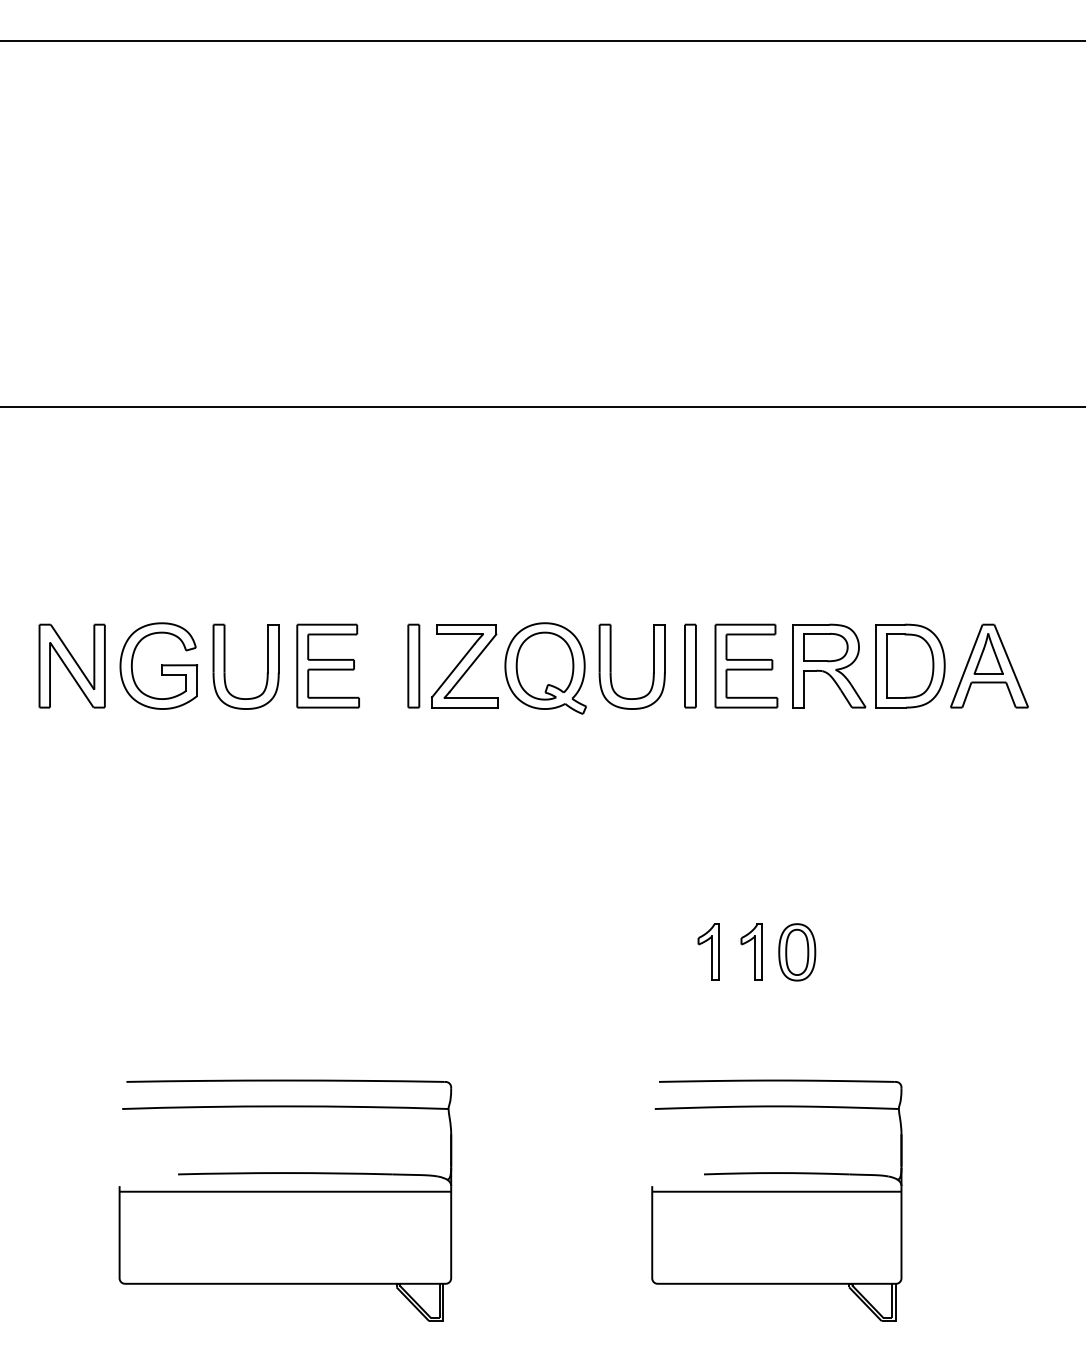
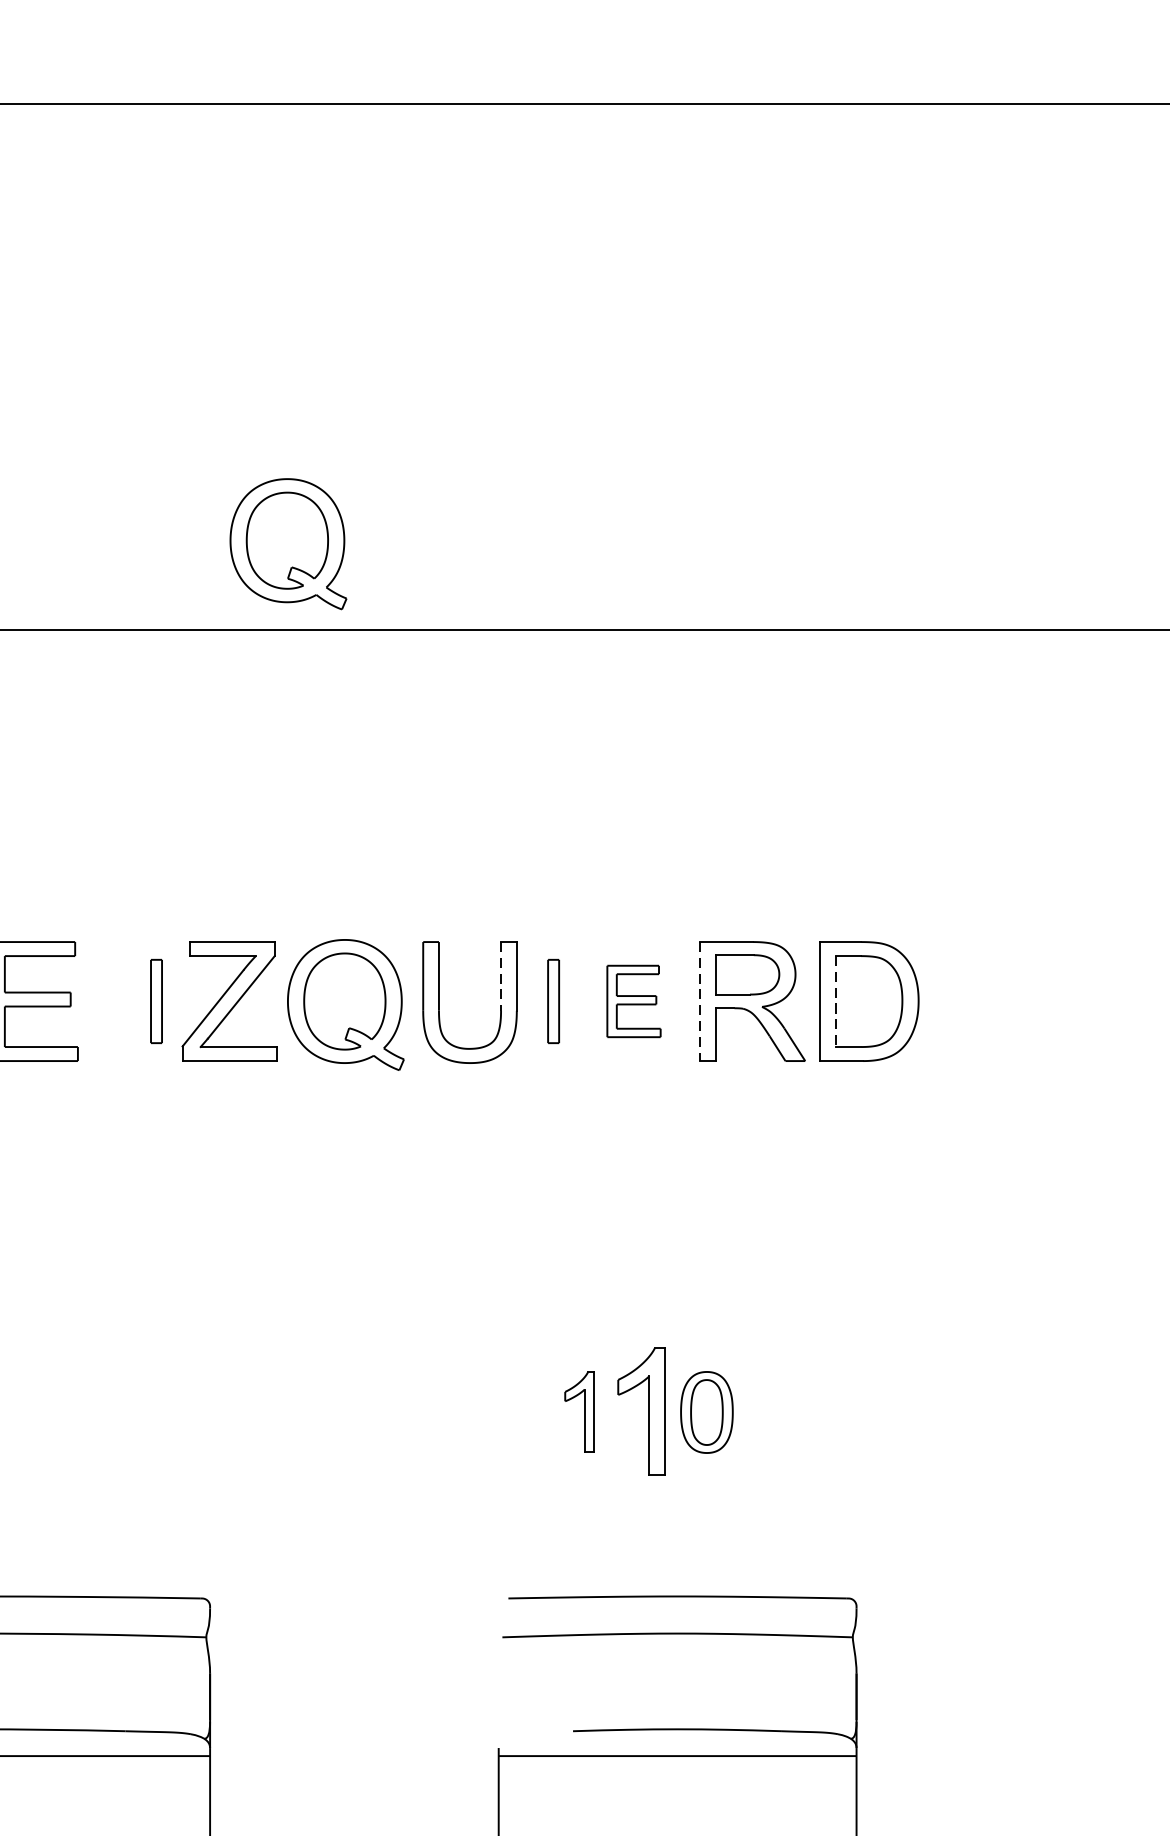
part: (505, 347) -> (288, 544), added
line: (653, 648) -> (500, 976), solid -> dashed
part: (413, 665) -> (155, 1000), size x0.7
part: (690, 665) -> (553, 1000), size x0.7
part: (746, 665) -> (634, 1000), size x0.6
part: (989, 665) -> (982, 1000), removed
line: (792, 666) -> (700, 1002), solid -> dashed
line: (887, 666) -> (836, 1002), solid -> dashed
part: (751, 951) -> (641, 1411), size x1.6

